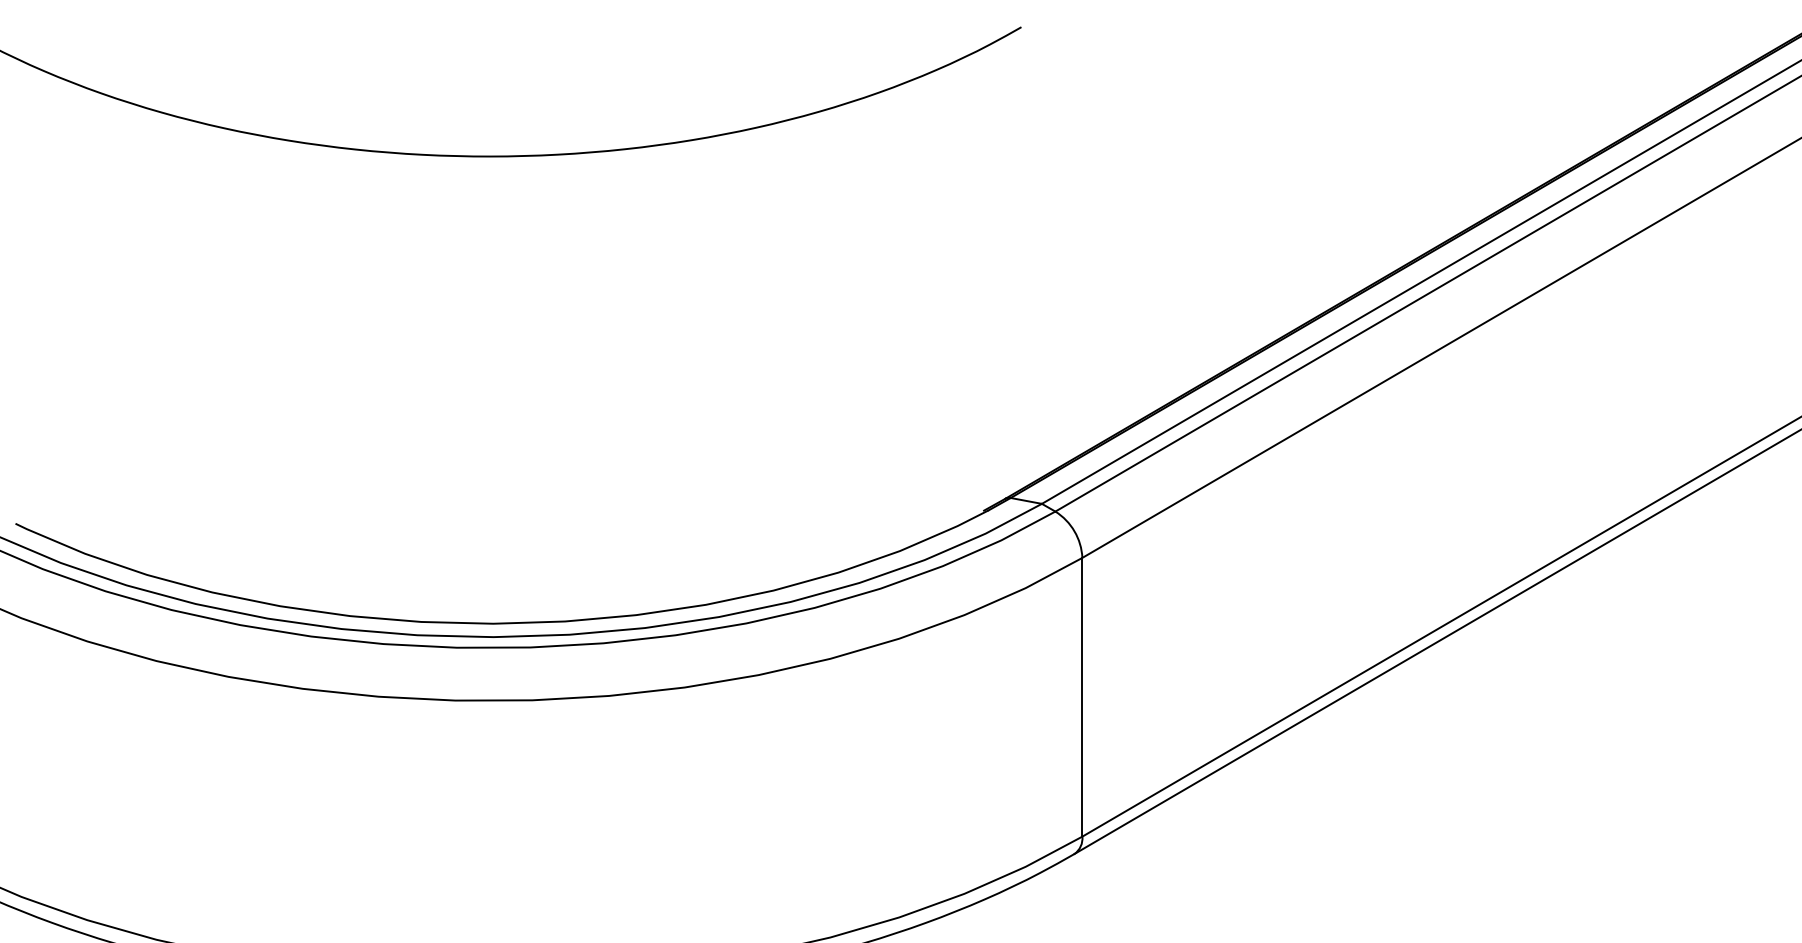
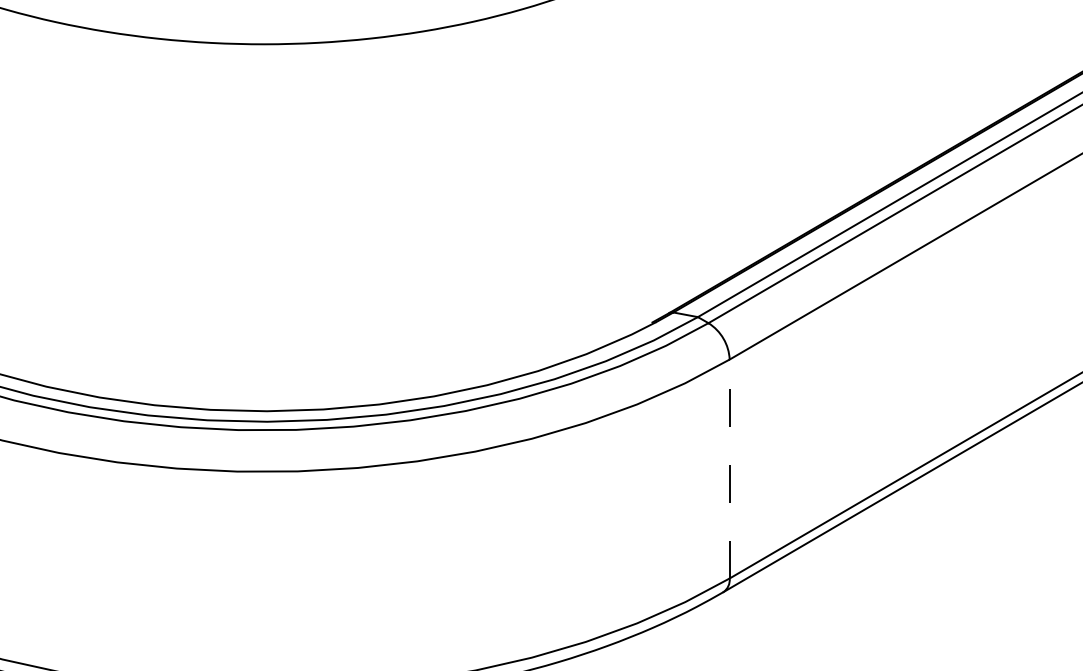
line: (1082, 696) -> (729, 468), solid -> dashed

